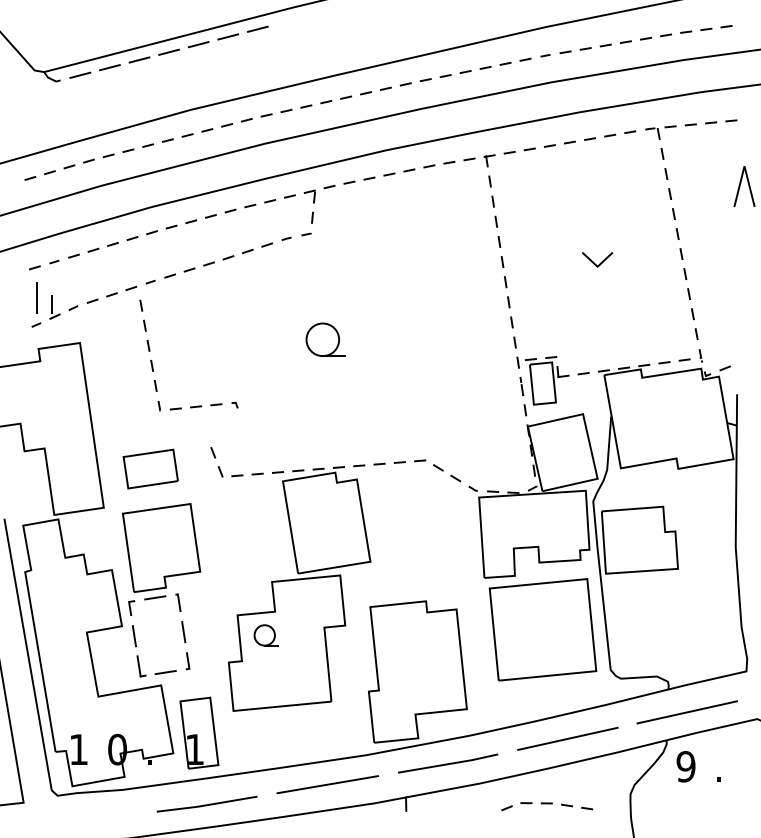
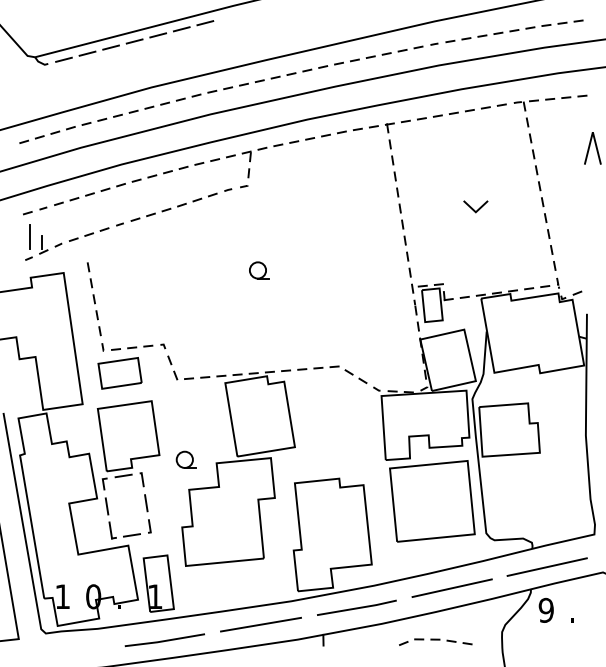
part: (325, 339) -> (259, 270), size x0.62
part: (152, 359) -> (97, 310), moved
part: (265, 634) -> (185, 459), moved

